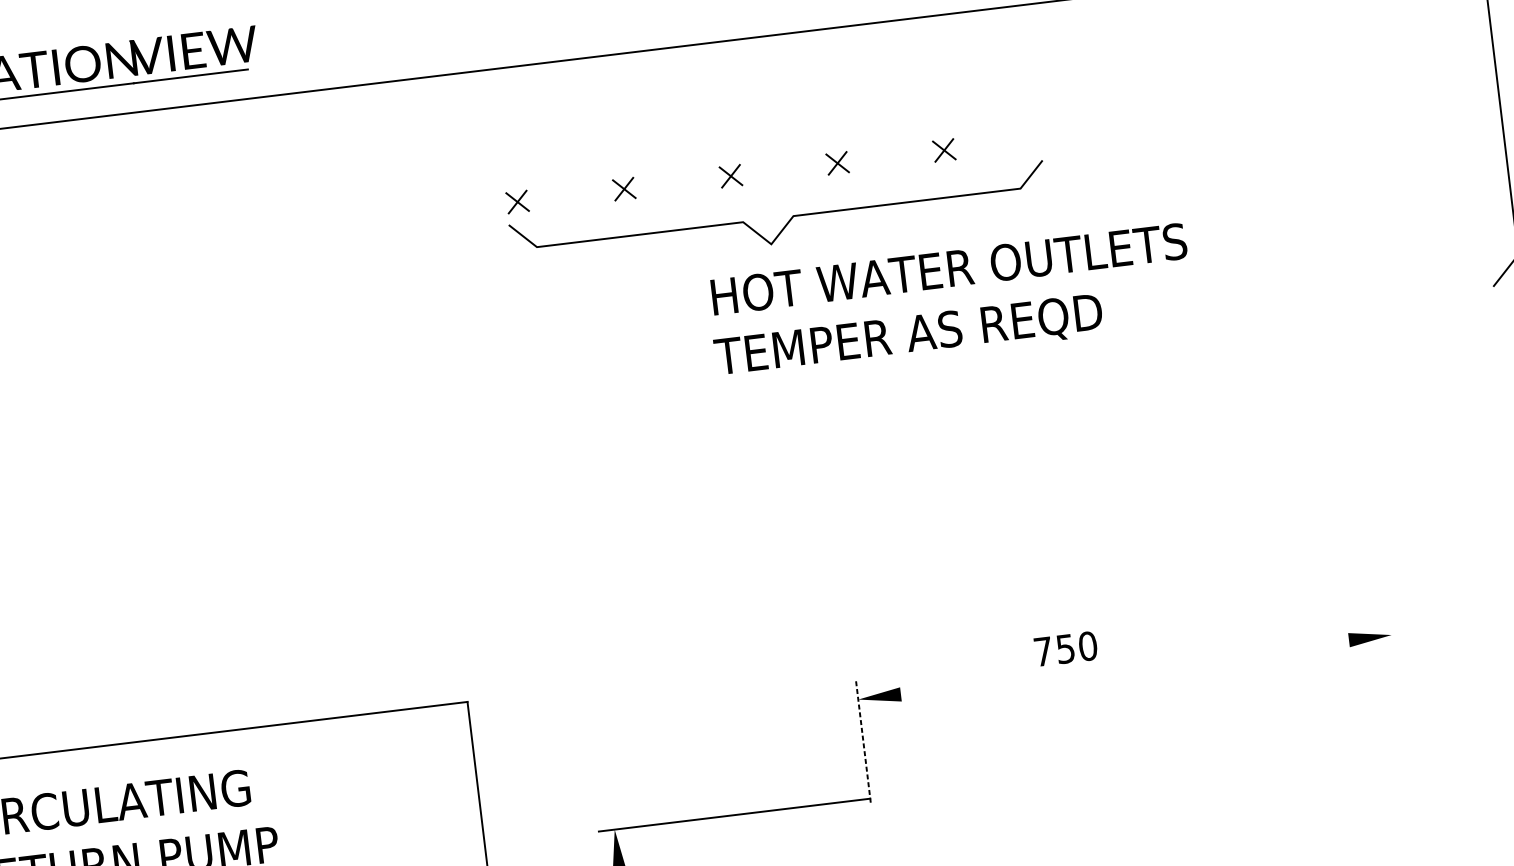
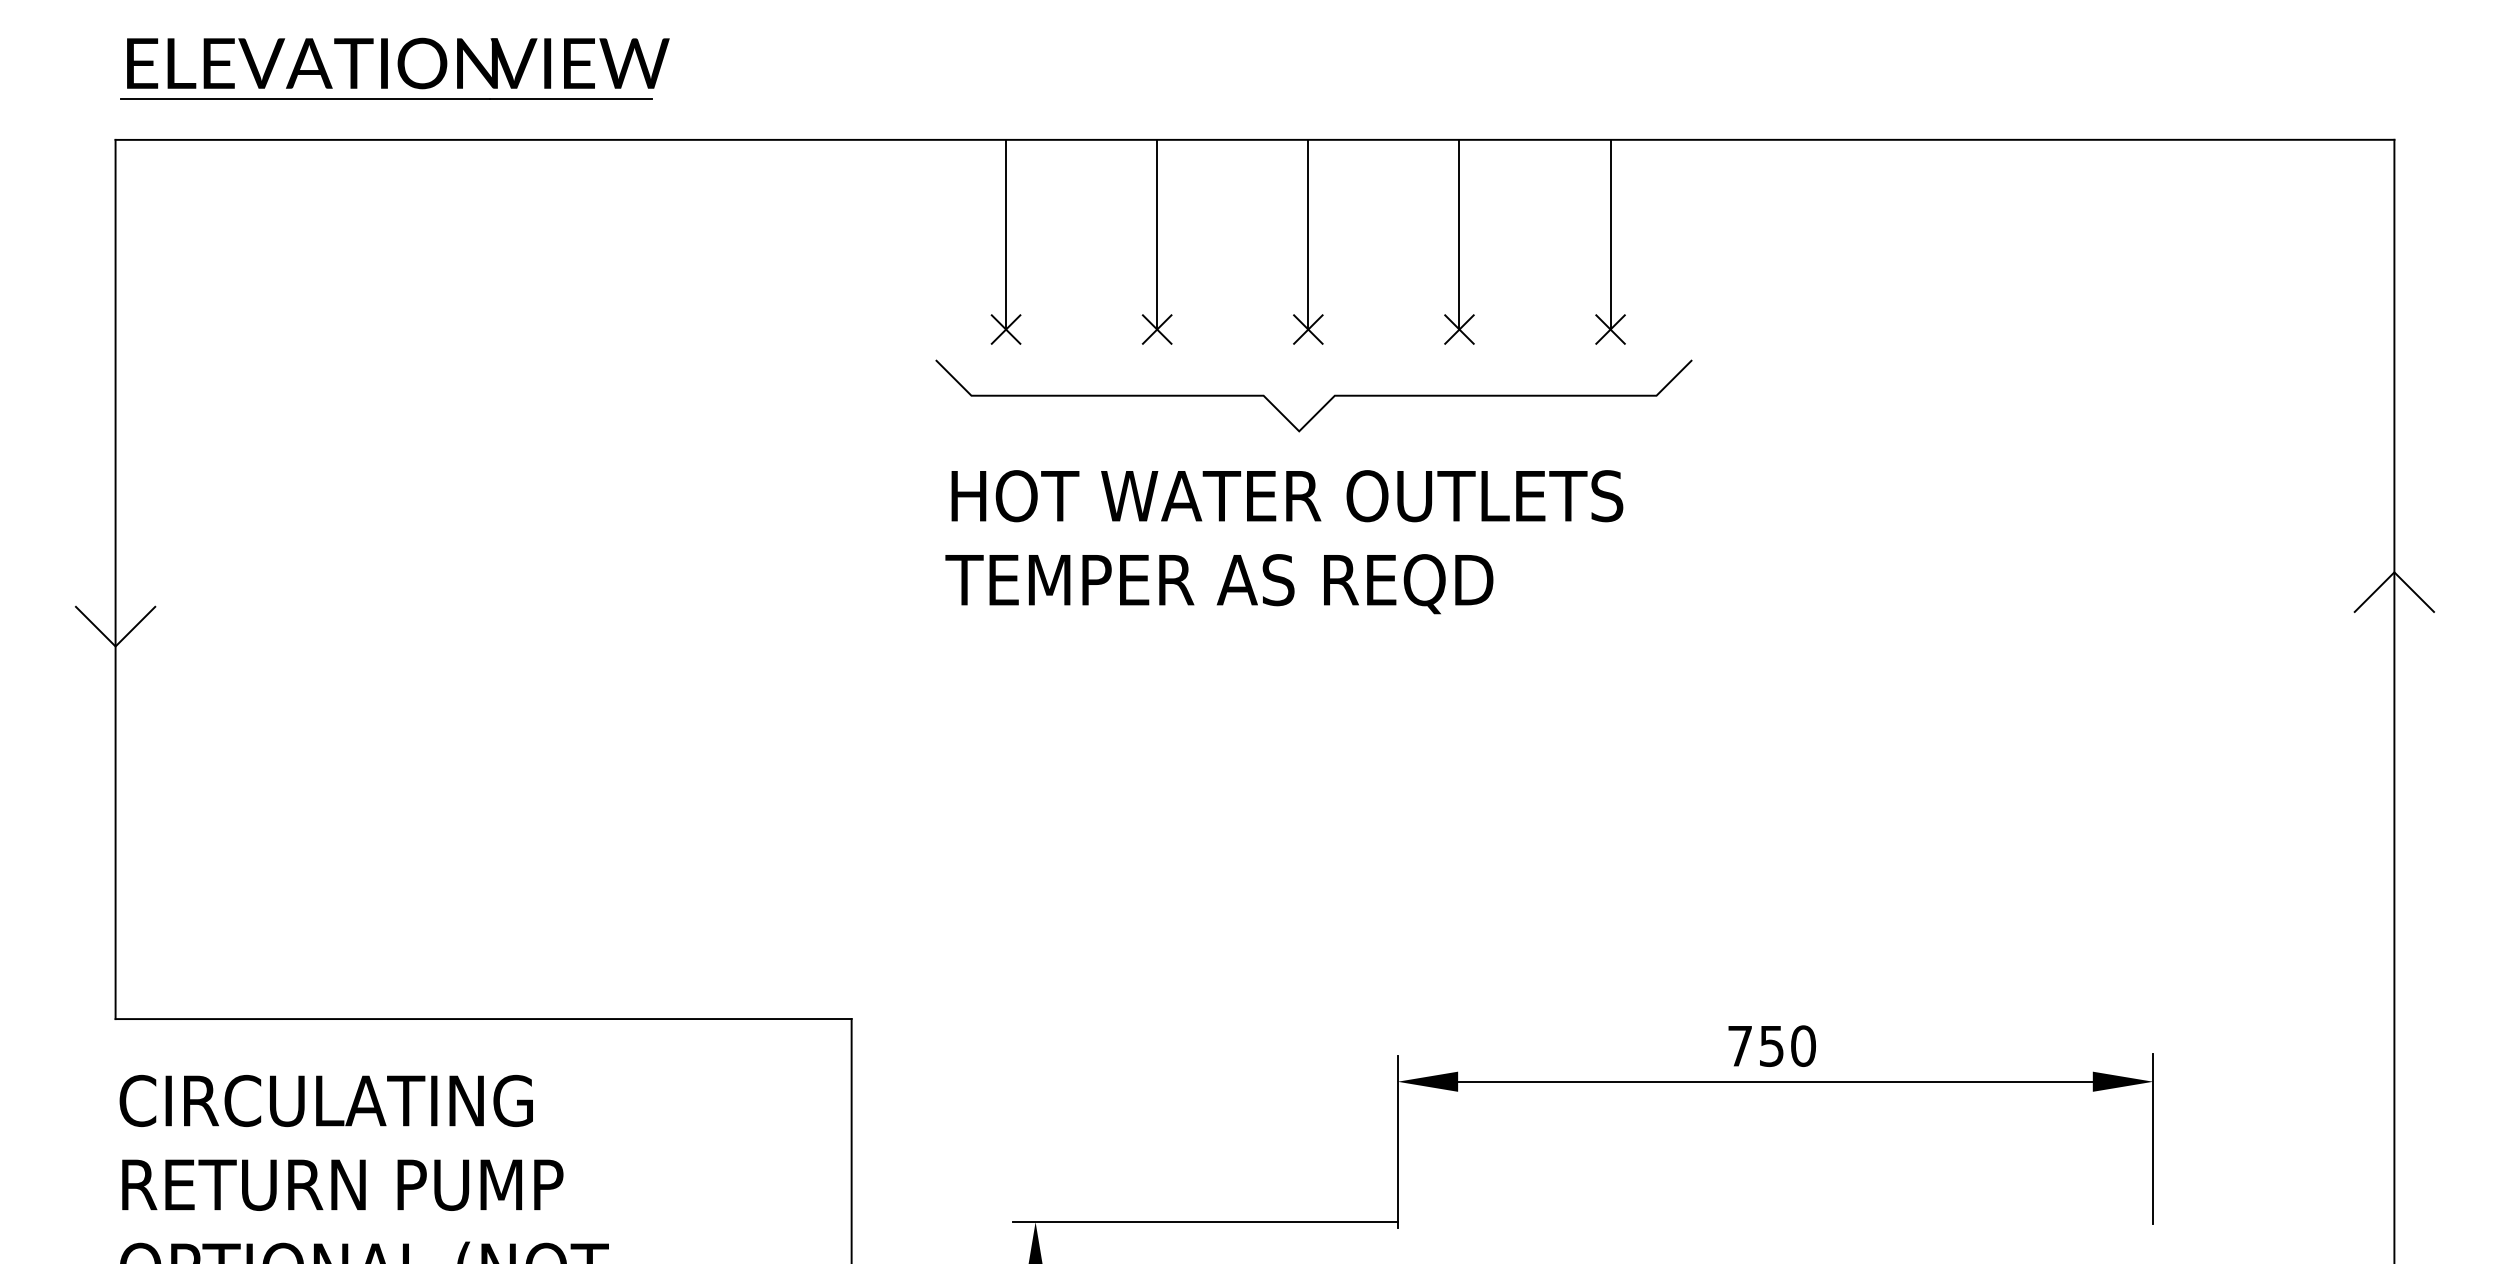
line: (936, 83) -> (1610, 234), added
line: (829, 96) -> (1459, 234), added
line: (722, 109) -> (1308, 234), added
line: (616, 122) -> (1157, 234), added
line: (509, 134) -> (1006, 234), added
curve: (786, 223) -> (1323, 405), moved
text: (951, 302) -> (1284, 542), moved
text: (1065, 648) -> (1771, 1045), moved
line: (1124, 667) -> (1775, 1081), added
line: (1396, 675) -> (2153, 1138), added
line: (863, 742) -> (1397, 1142), dashed -> solid

